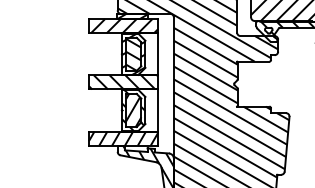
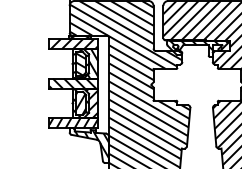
hatch: (140, 53) -> (85, 63), added
hatch: (143, 110) -> (87, 103), added

